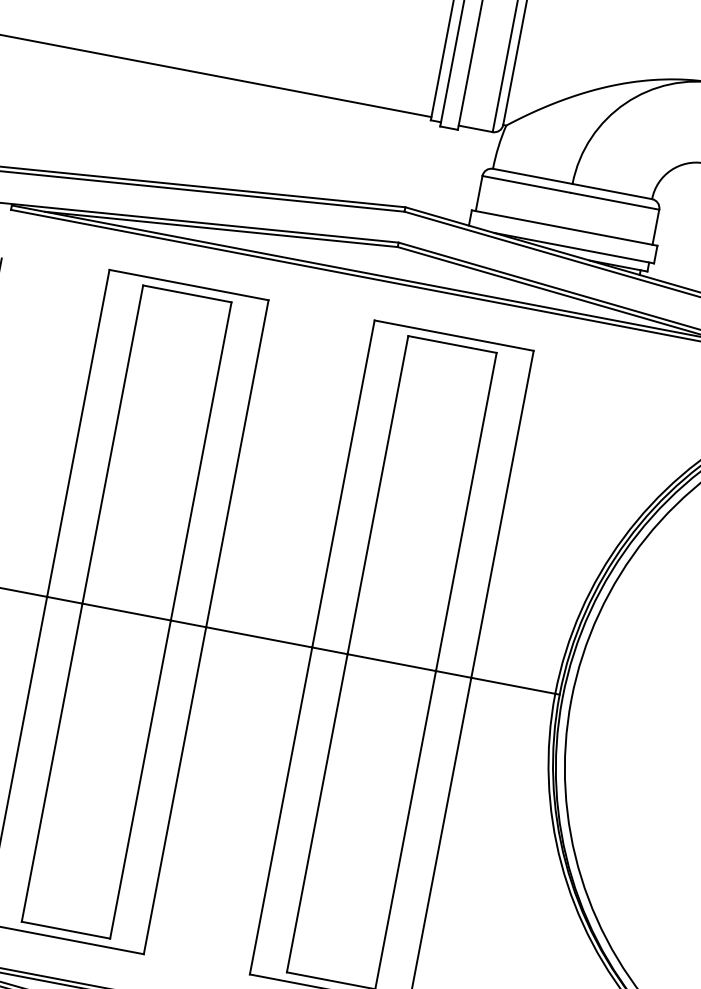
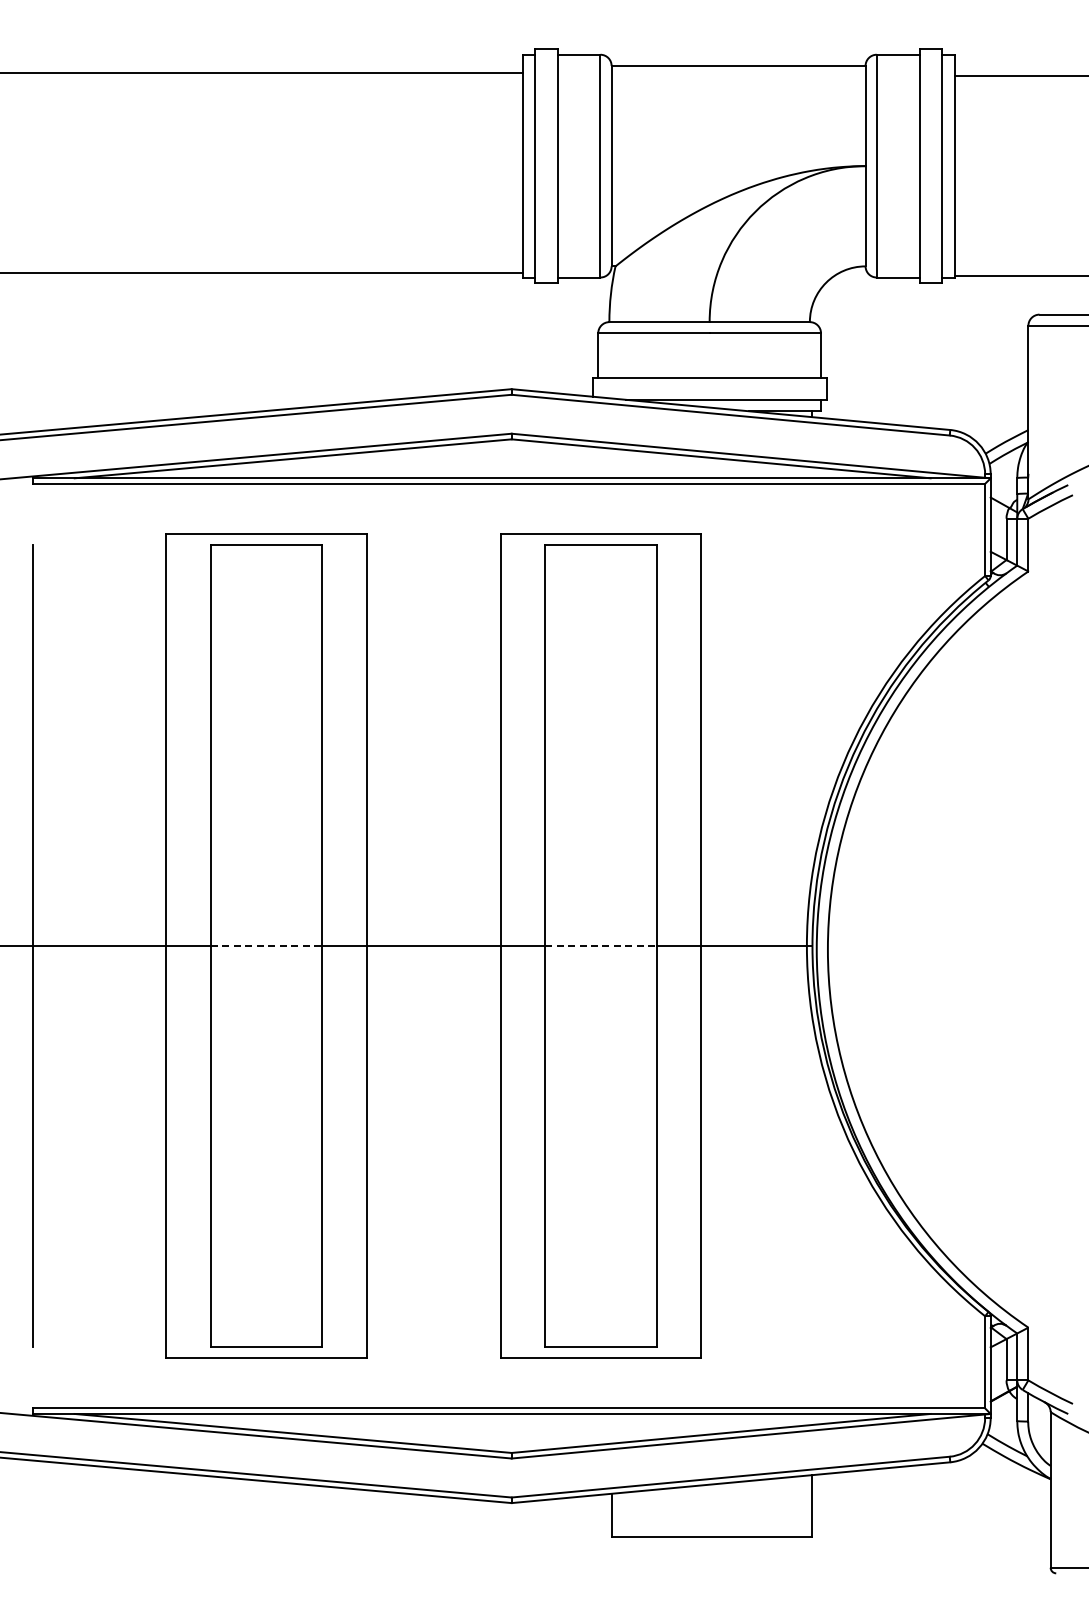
line: (126, 612) -> (266, 946), solid -> dashed
line: (391, 662) -> (600, 946), solid -> dashed

